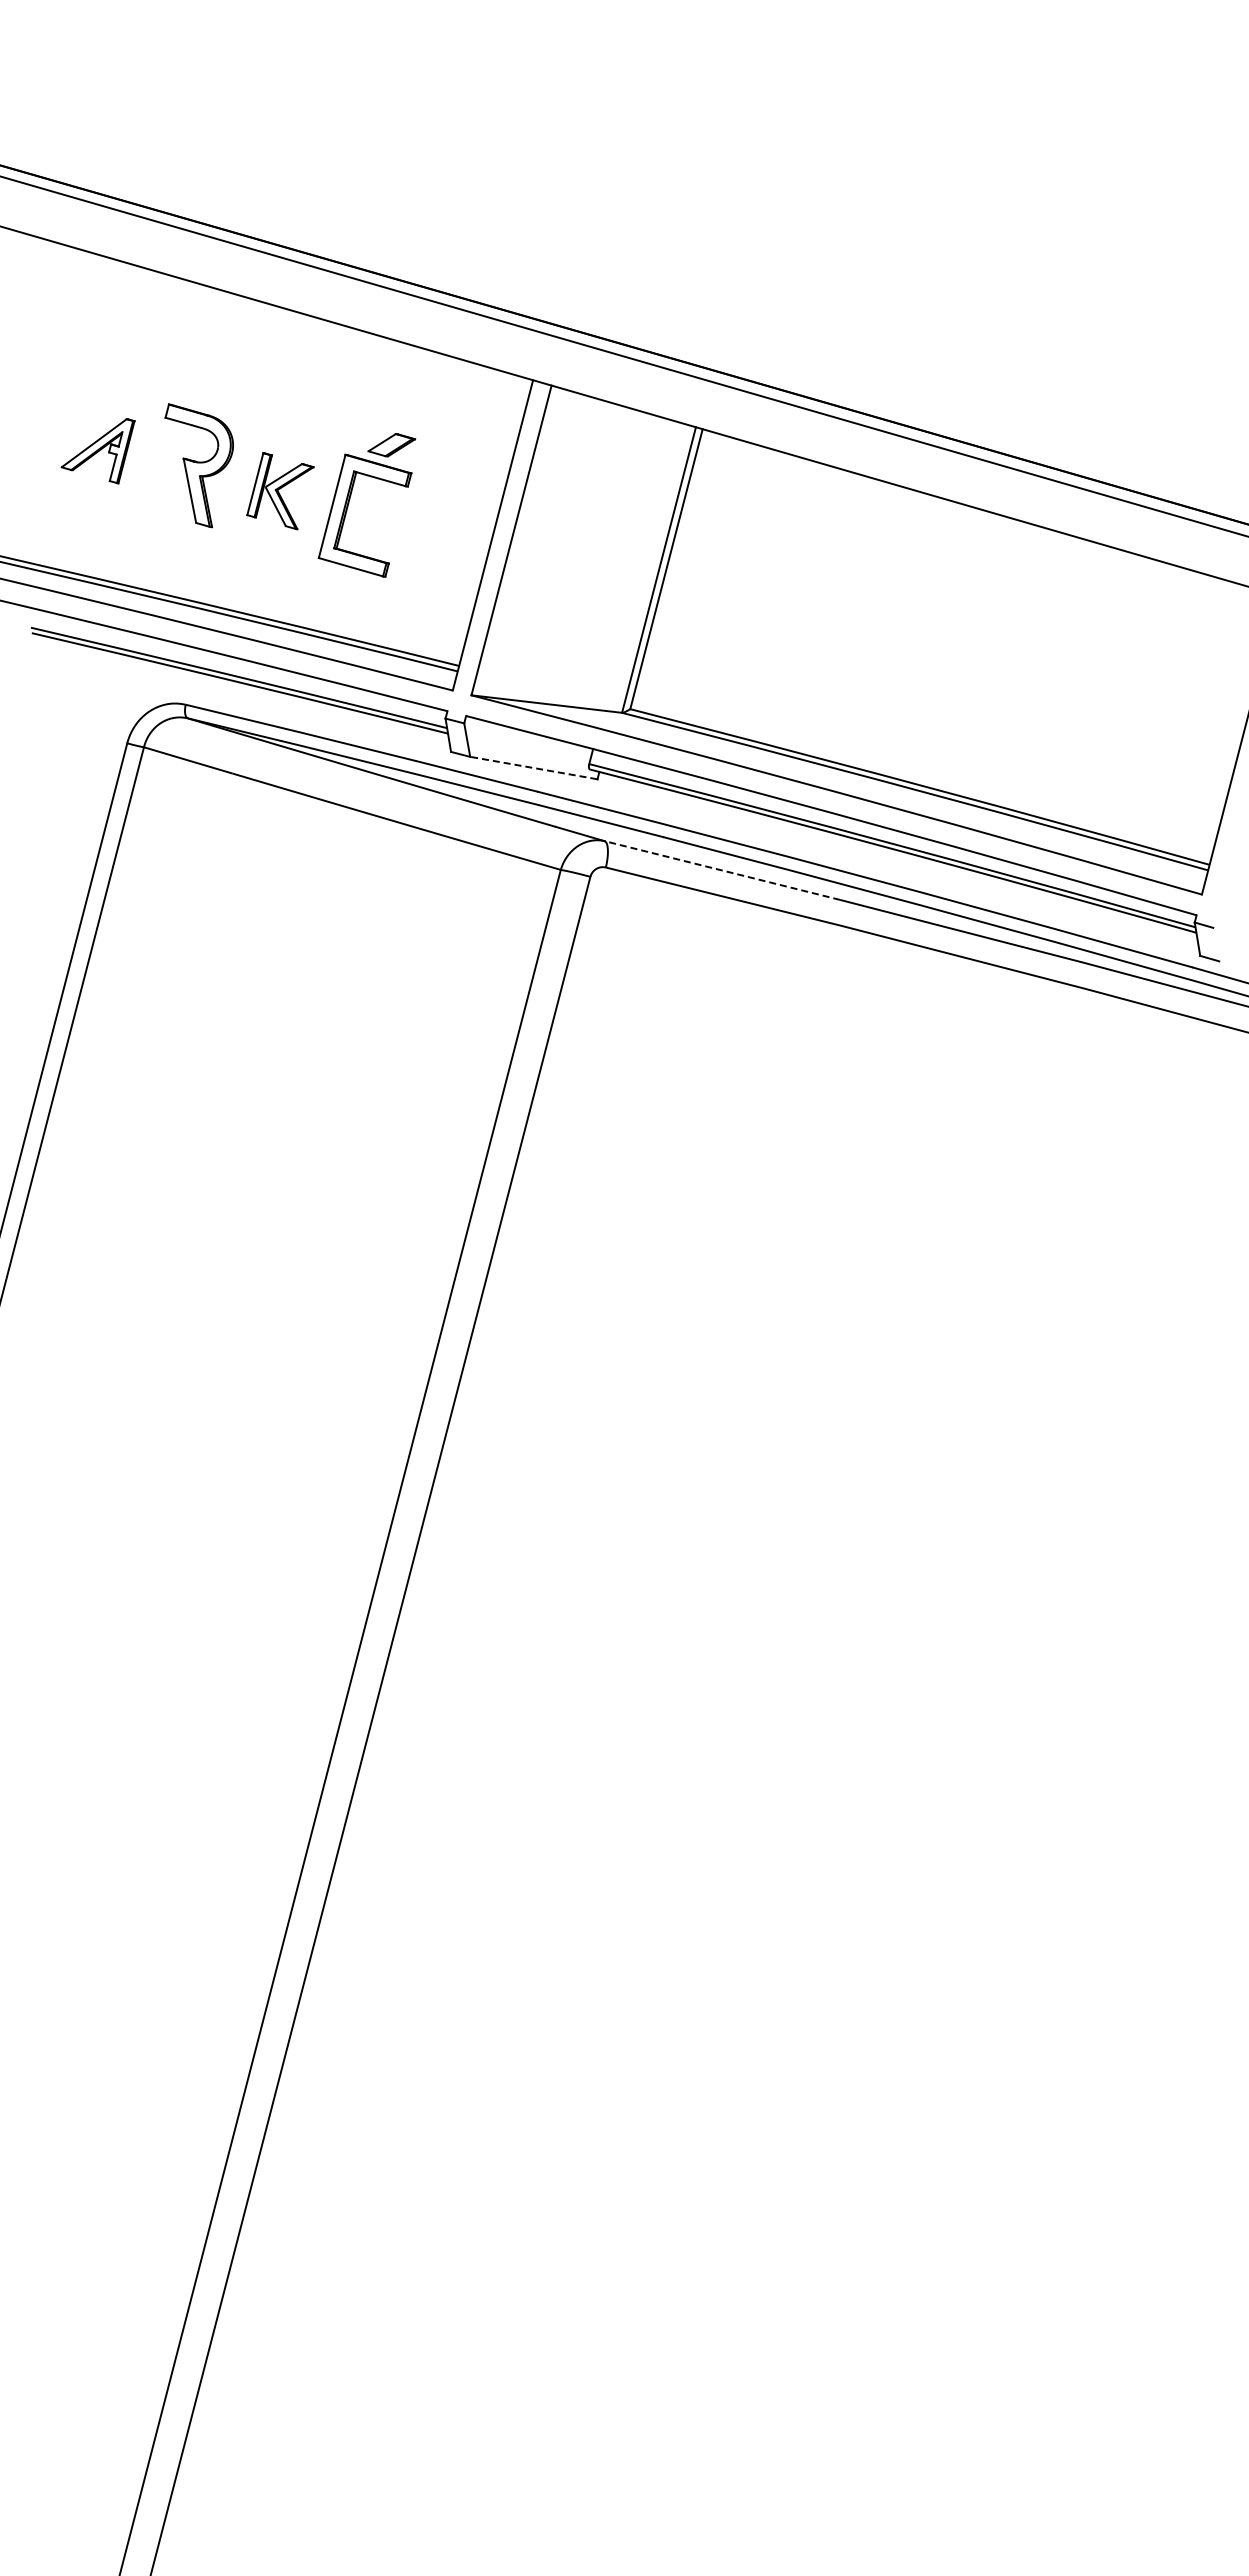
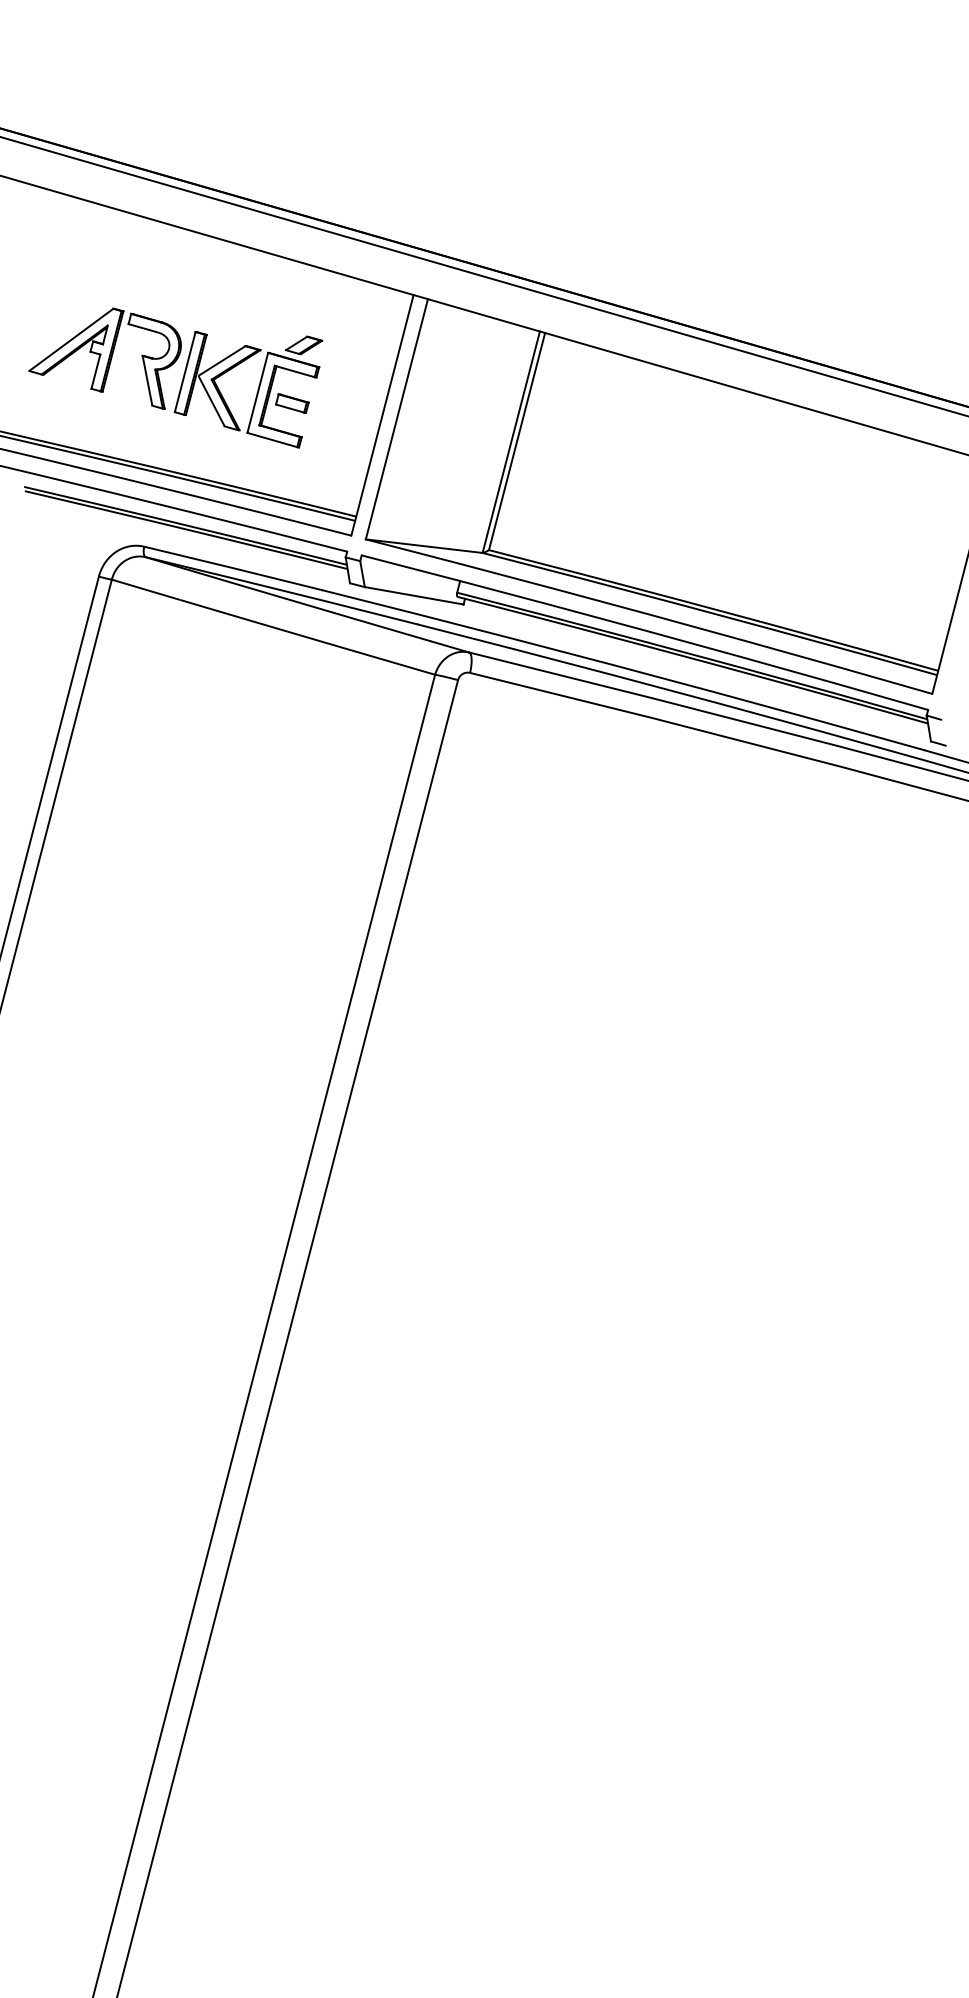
part: (97, 450) -> (75, 349), size x1.67
part: (280, 490) -> (217, 380), size x1.67
part: (376, 520) -> (292, 403), added
line: (533, 767) -> (413, 595), dashed -> solid
line: (721, 870) -> (559, 675), dashed -> solid

